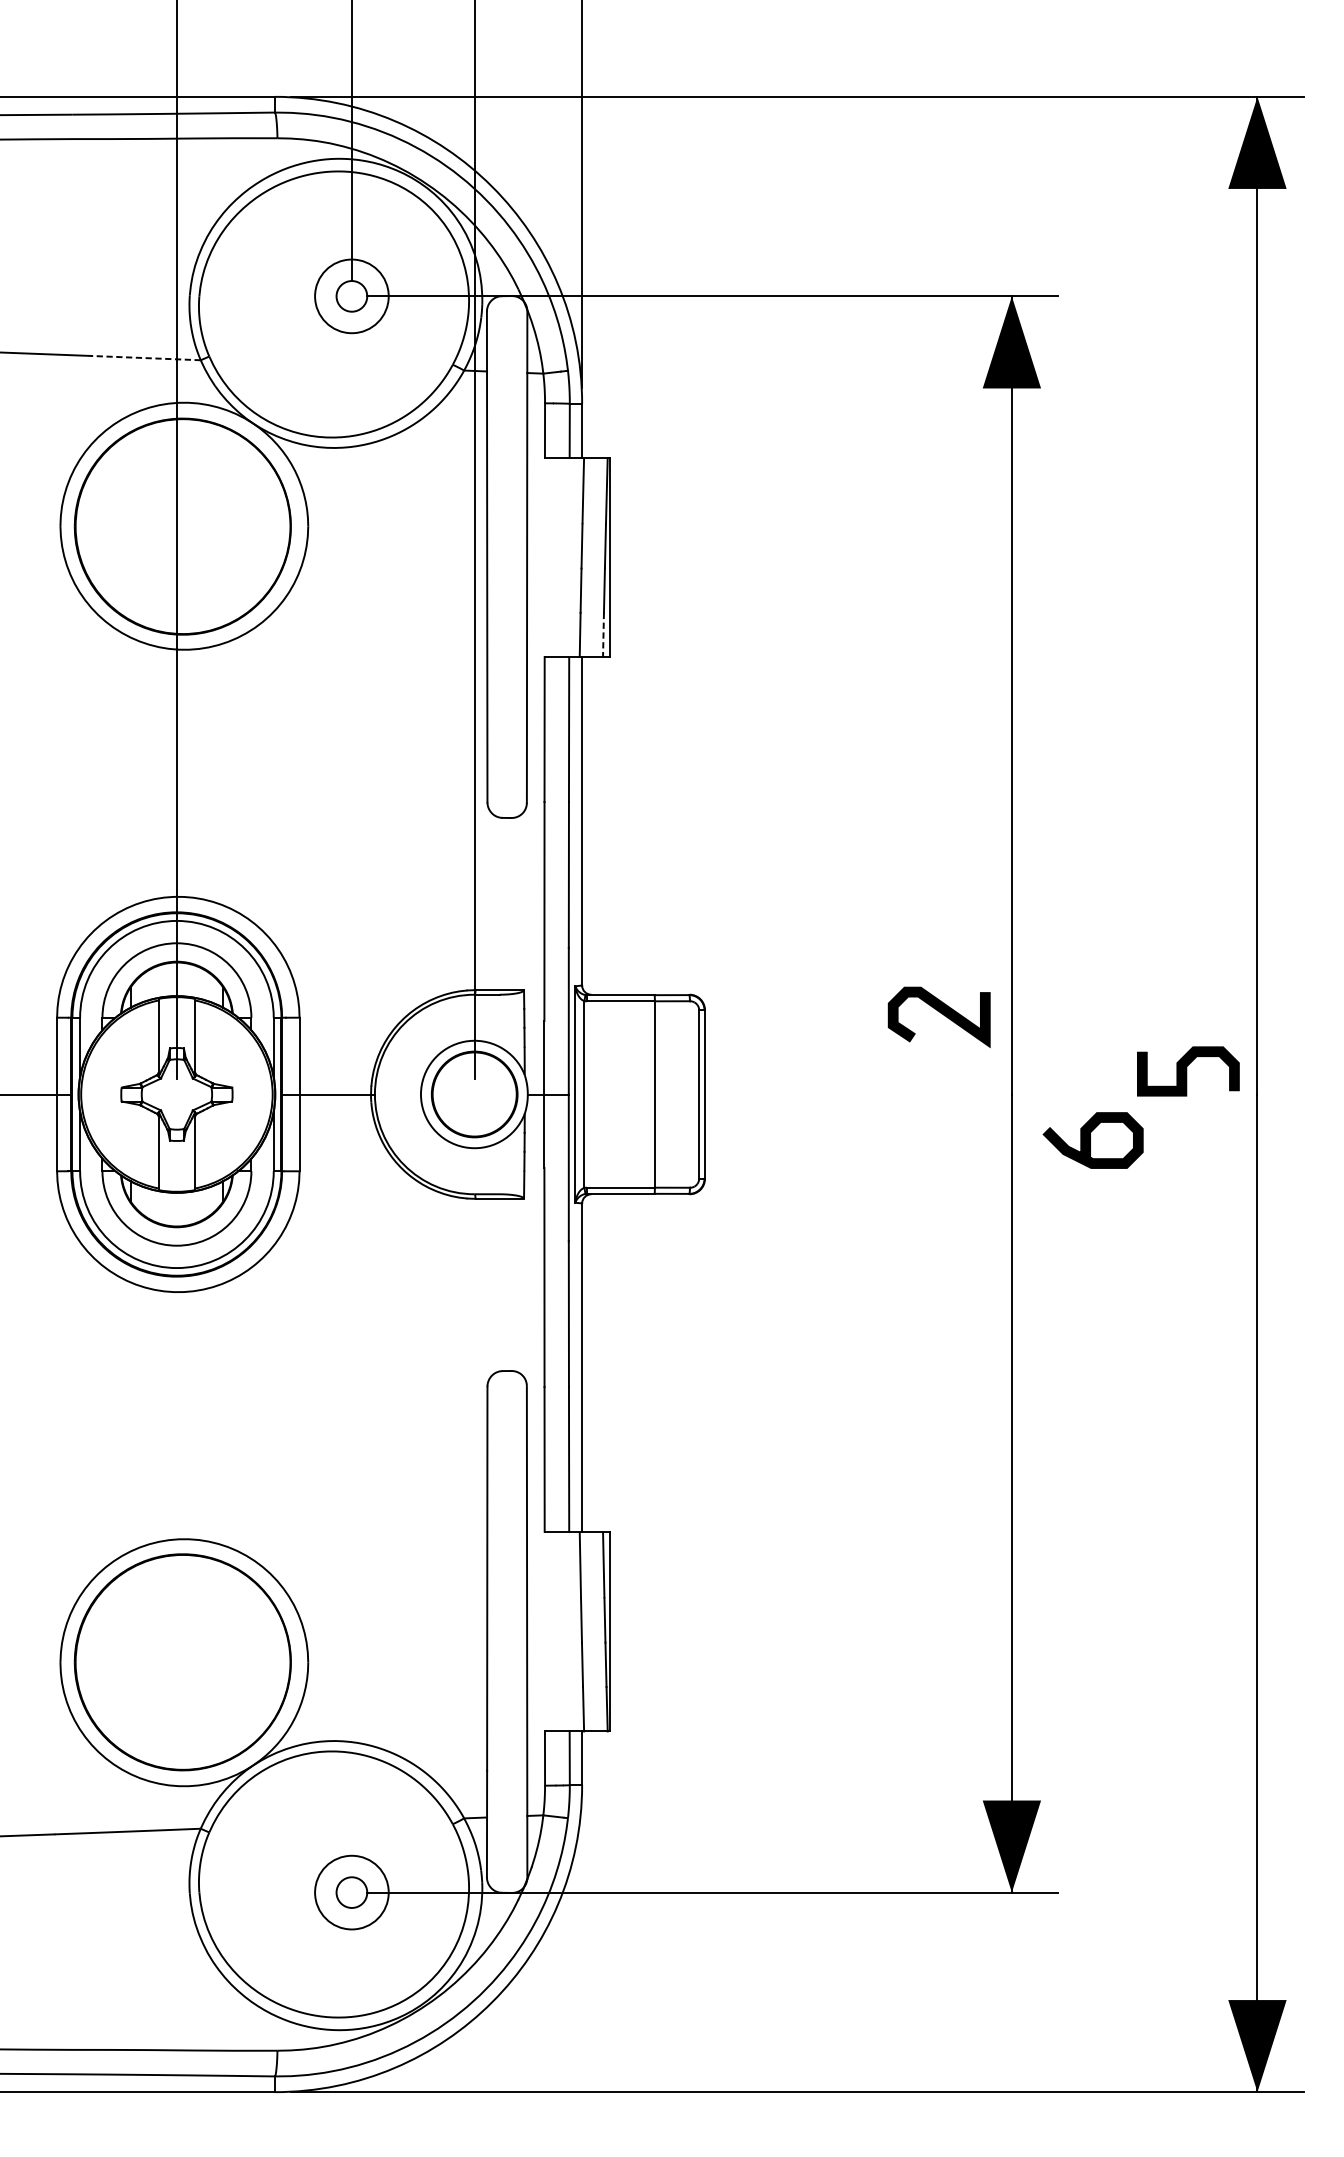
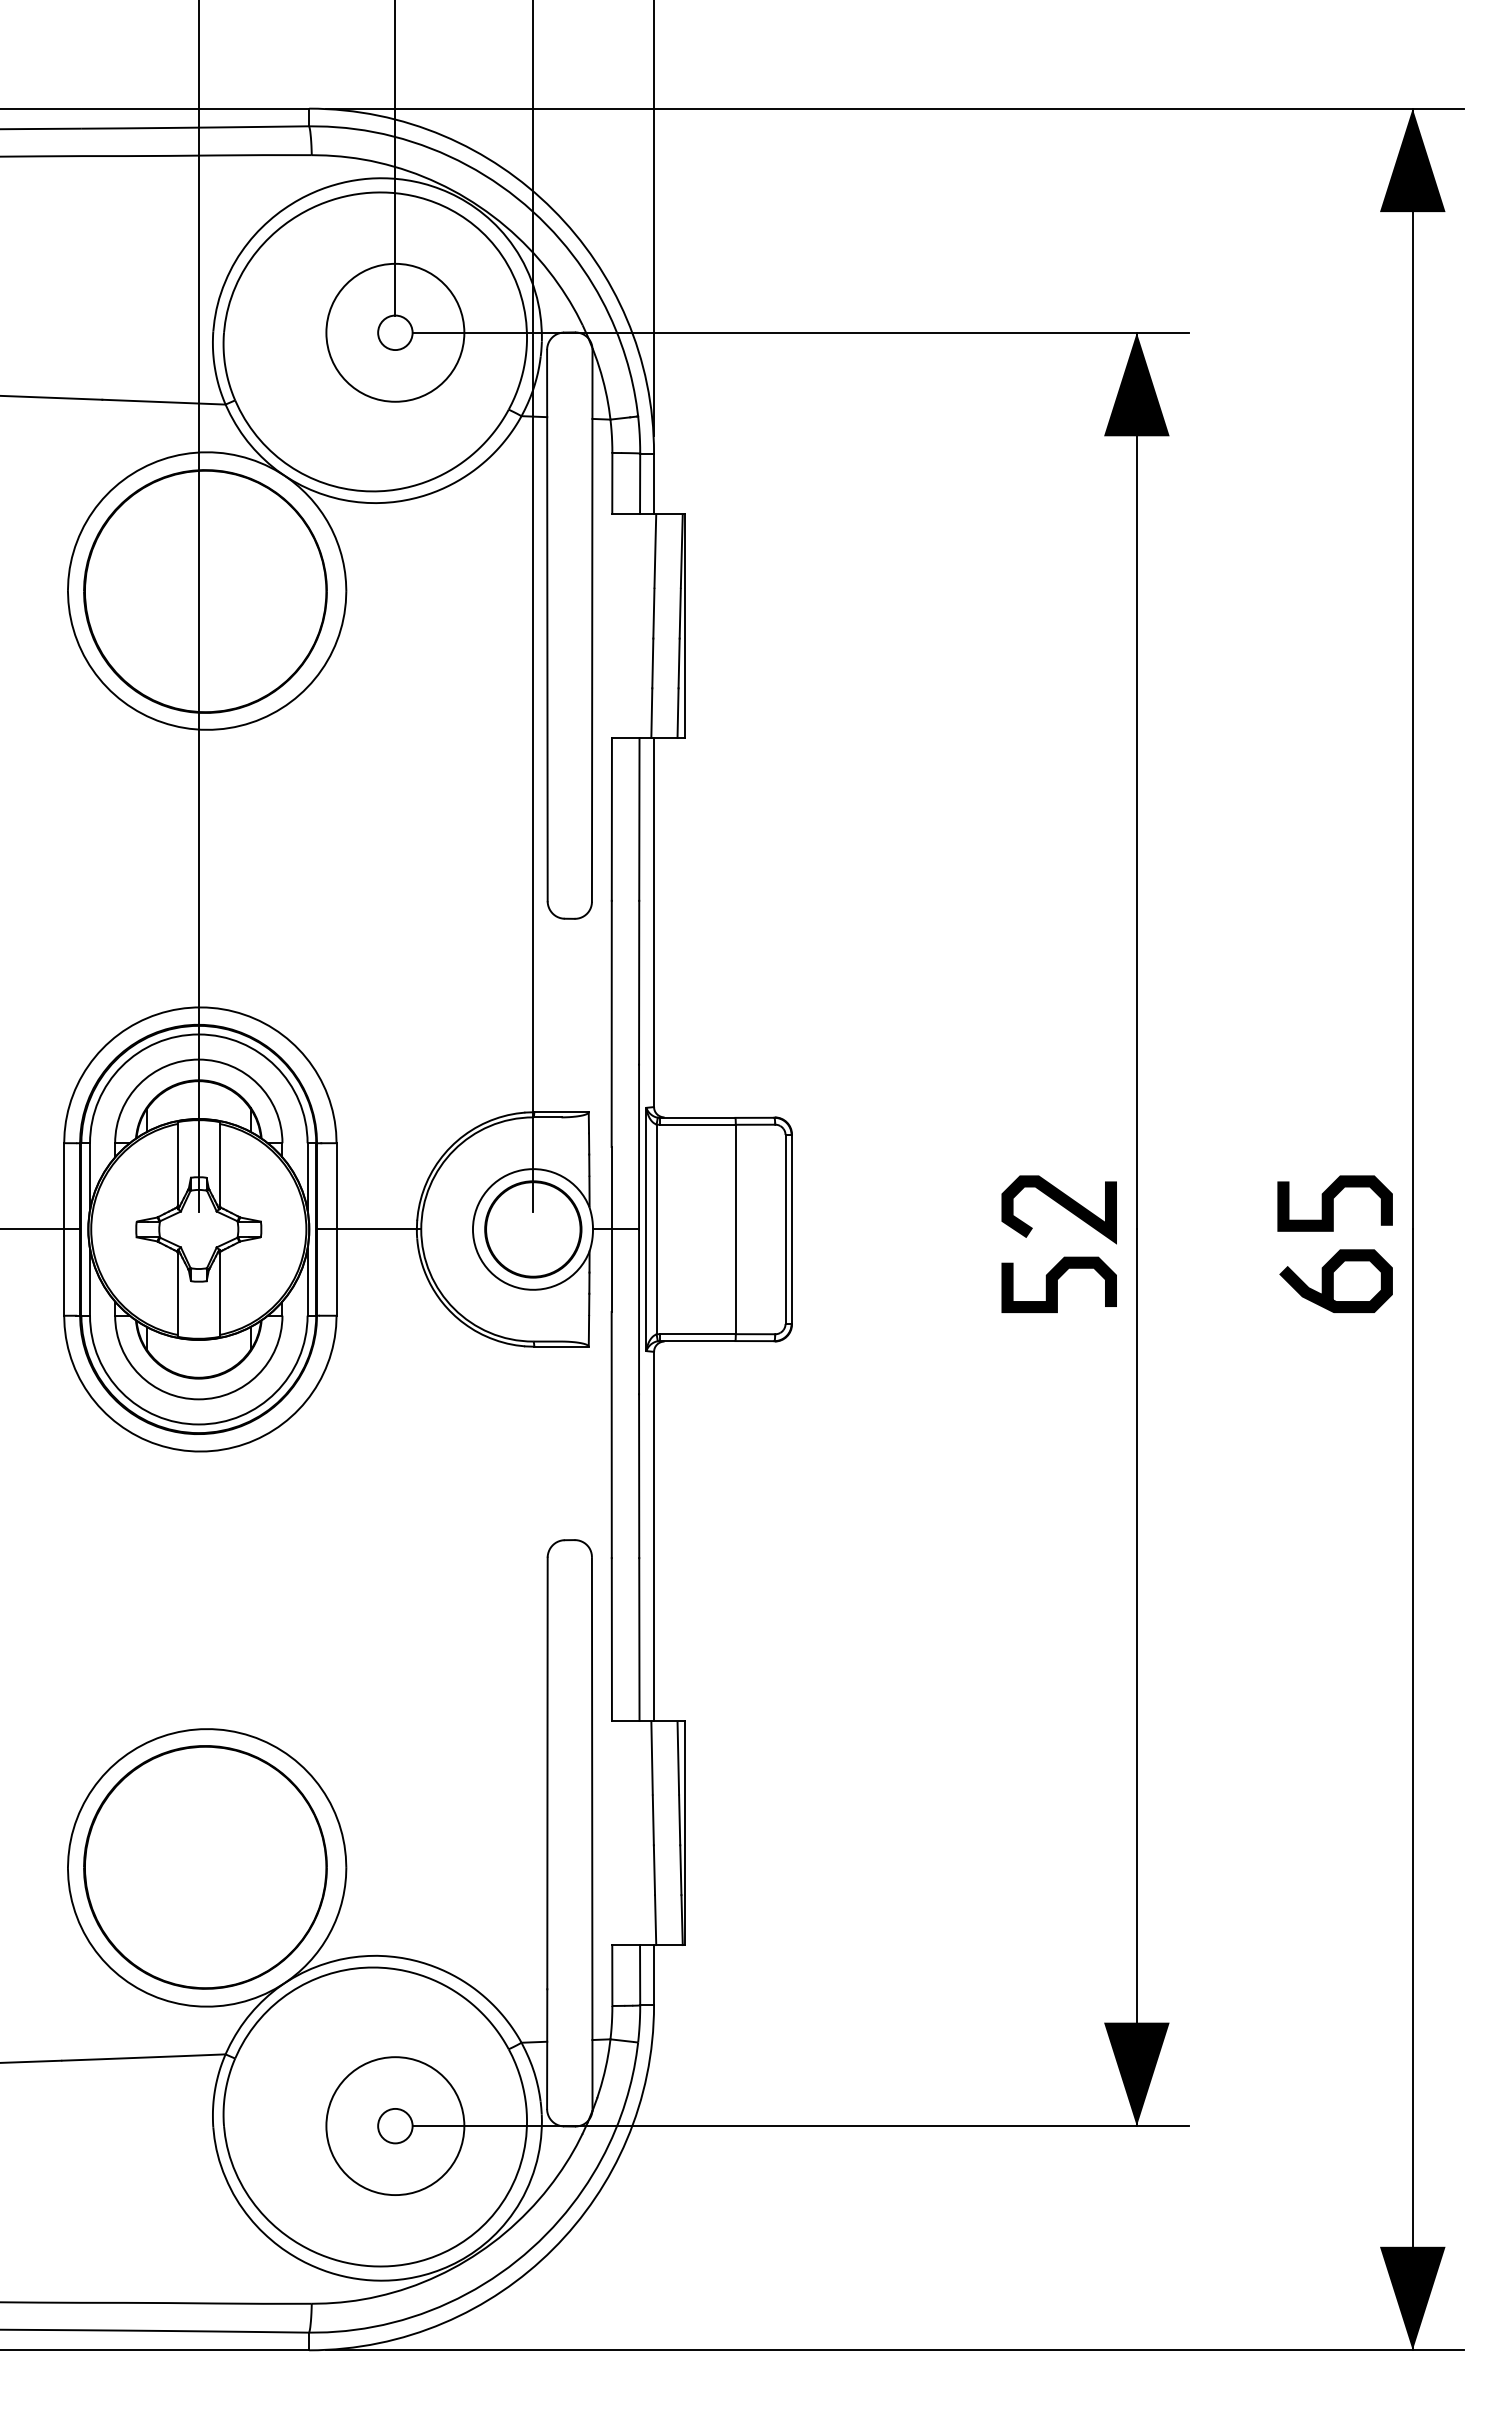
circle: (352, 296) -> (395, 332), size x1.67
line: (145, 358) -> (163, 402), dashed -> solid
line: (603, 635) -> (678, 713), dashed -> solid
curve: (940, 1013) -> (1060, 1205), moved
curve: (1090, 1139) -> (1333, 1280), moved
curve: (941, 1143) -> (1057, 1284), added
circle: (352, 1892) -> (395, 2126), size x1.67

